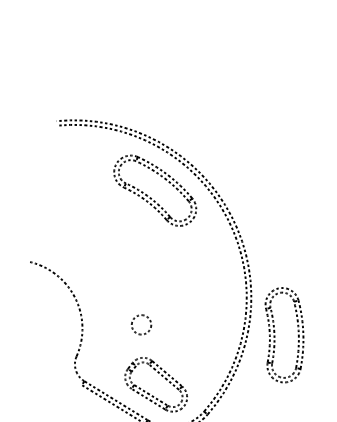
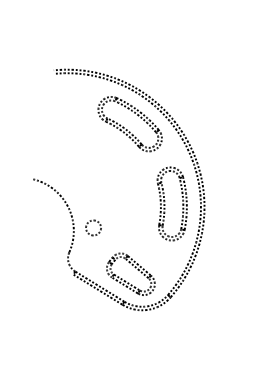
circle: (141, 324) -> (93, 227), moved
part: (275, 335) -> (165, 204), moved

